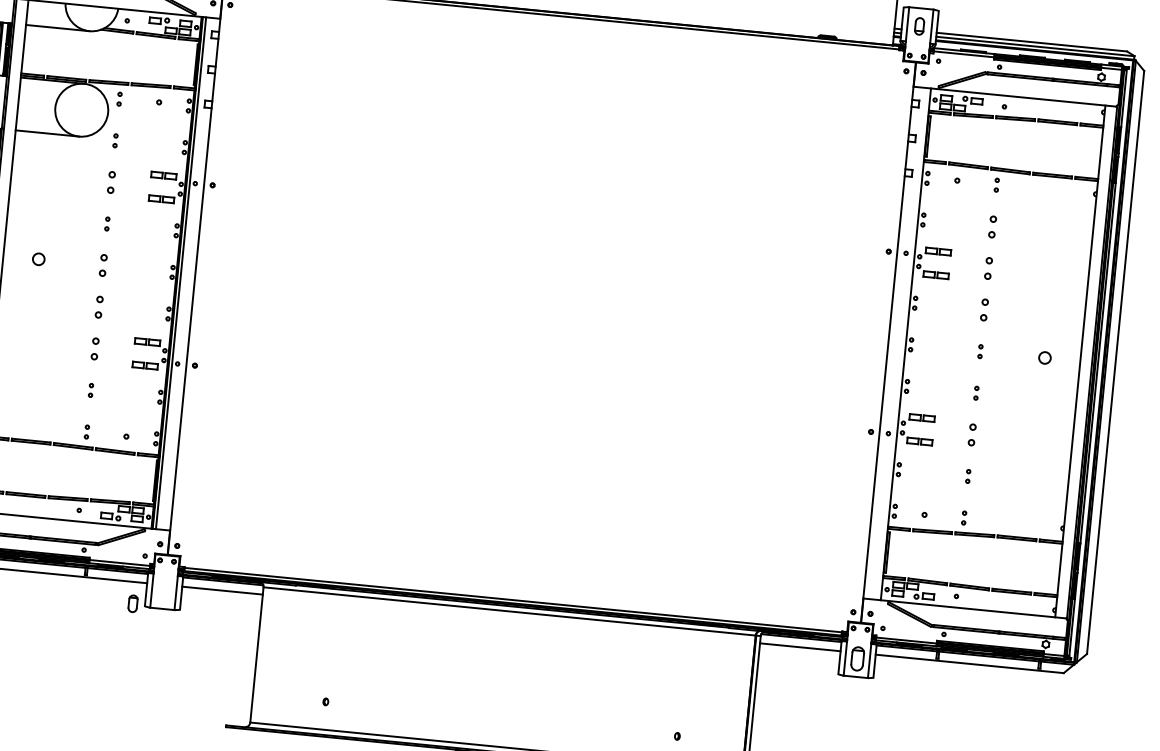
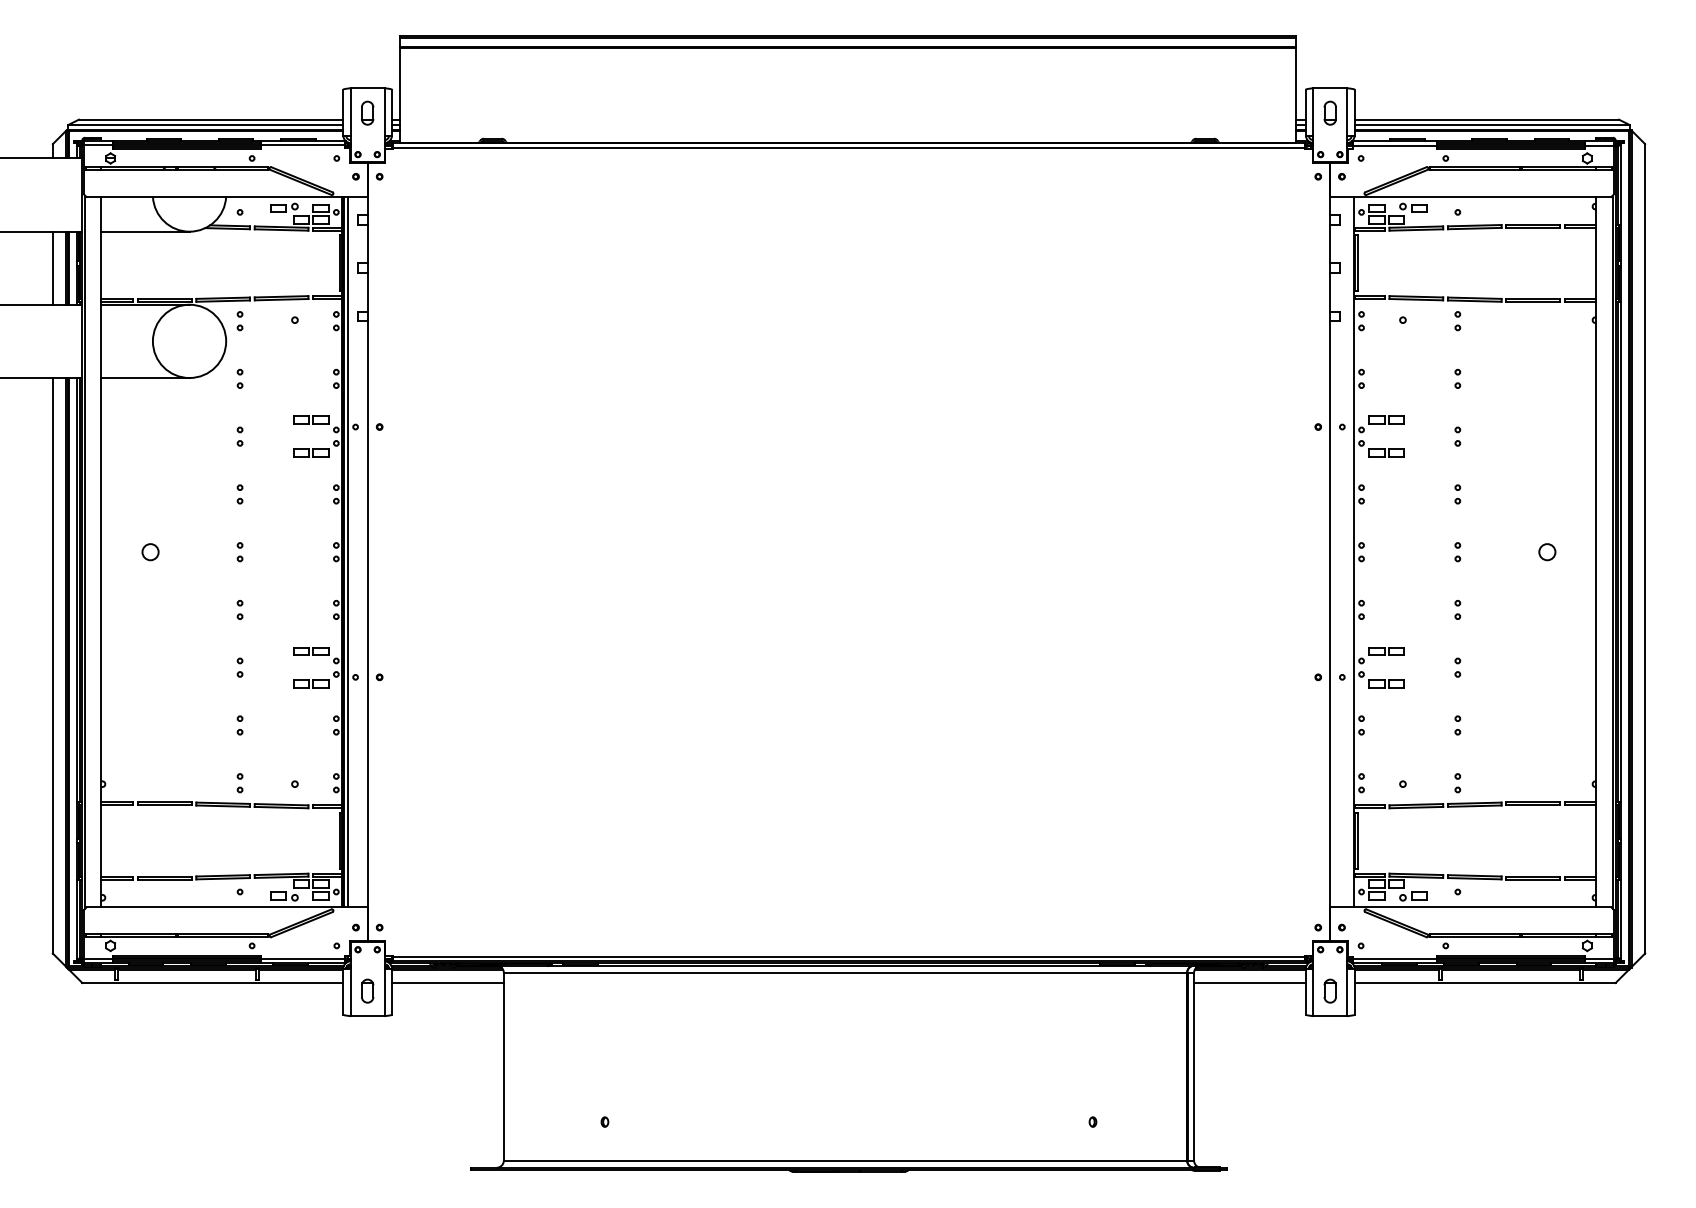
part: (111, 182) -> (239, 436), size x0.62
part: (992, 226) -> (1457, 378), size x0.62
part: (102, 265) -> (239, 552), size x0.62
part: (988, 268) -> (1457, 436), size x0.62
part: (98, 306) -> (239, 609), size x0.62
part: (984, 310) -> (1457, 494), size x0.62
part: (94, 348) -> (239, 667), size x0.62
part: (972, 434) -> (1457, 667), size x0.62
part: (133, 603) -> (367, 990), moved
part: (857, 658) -> (1329, 990), size x0.71

